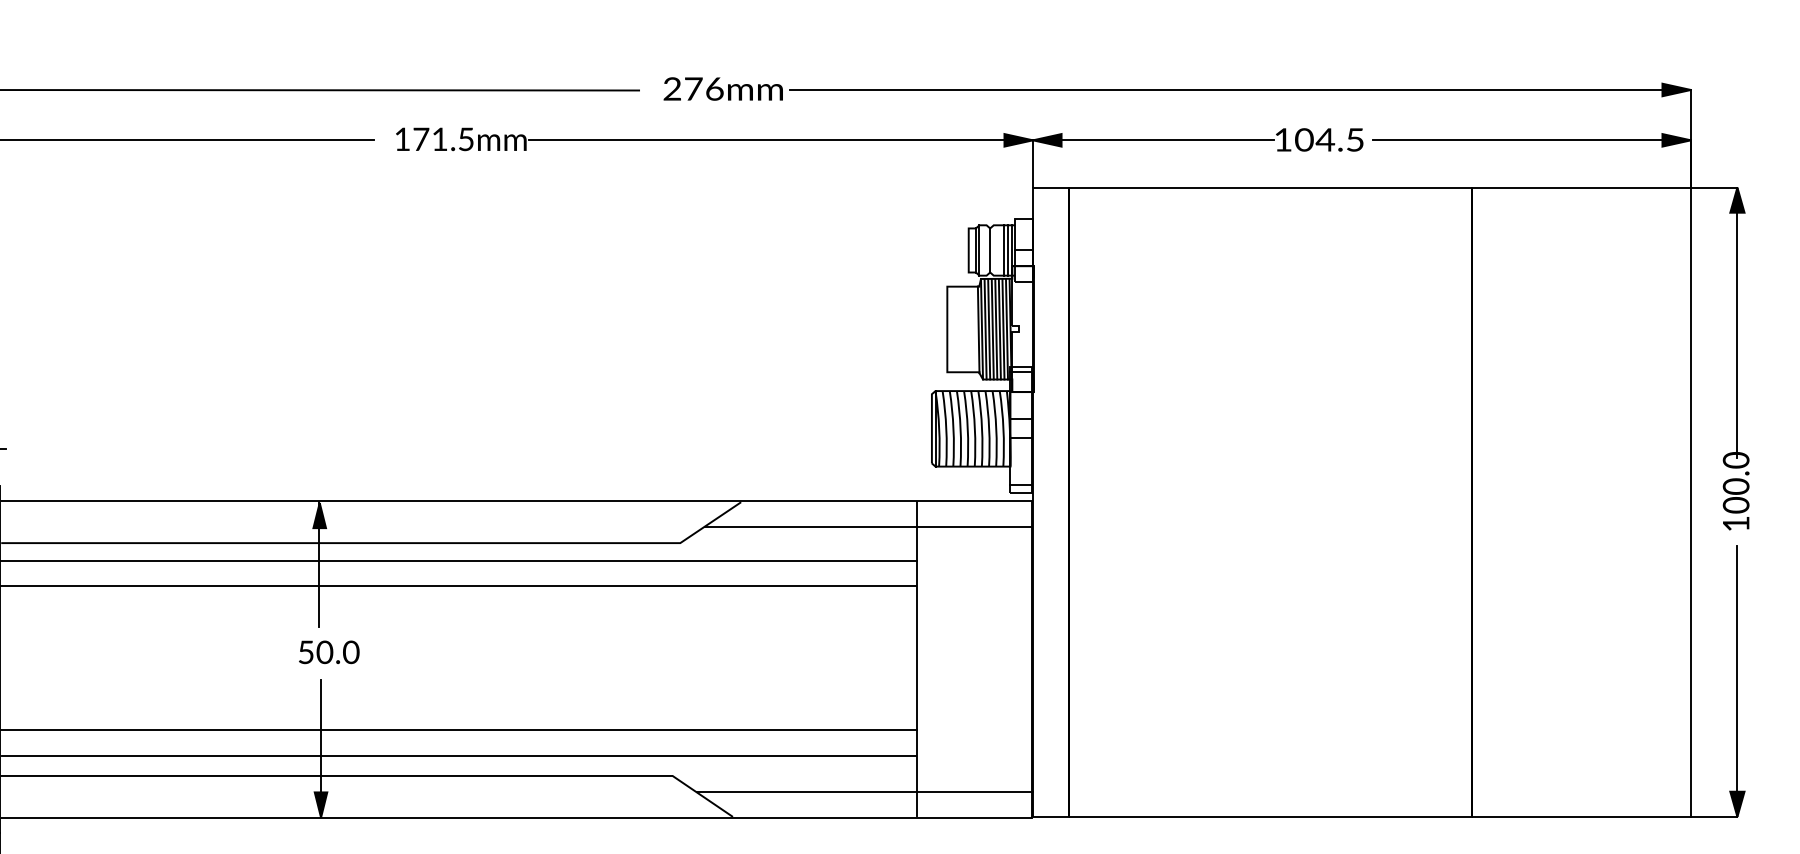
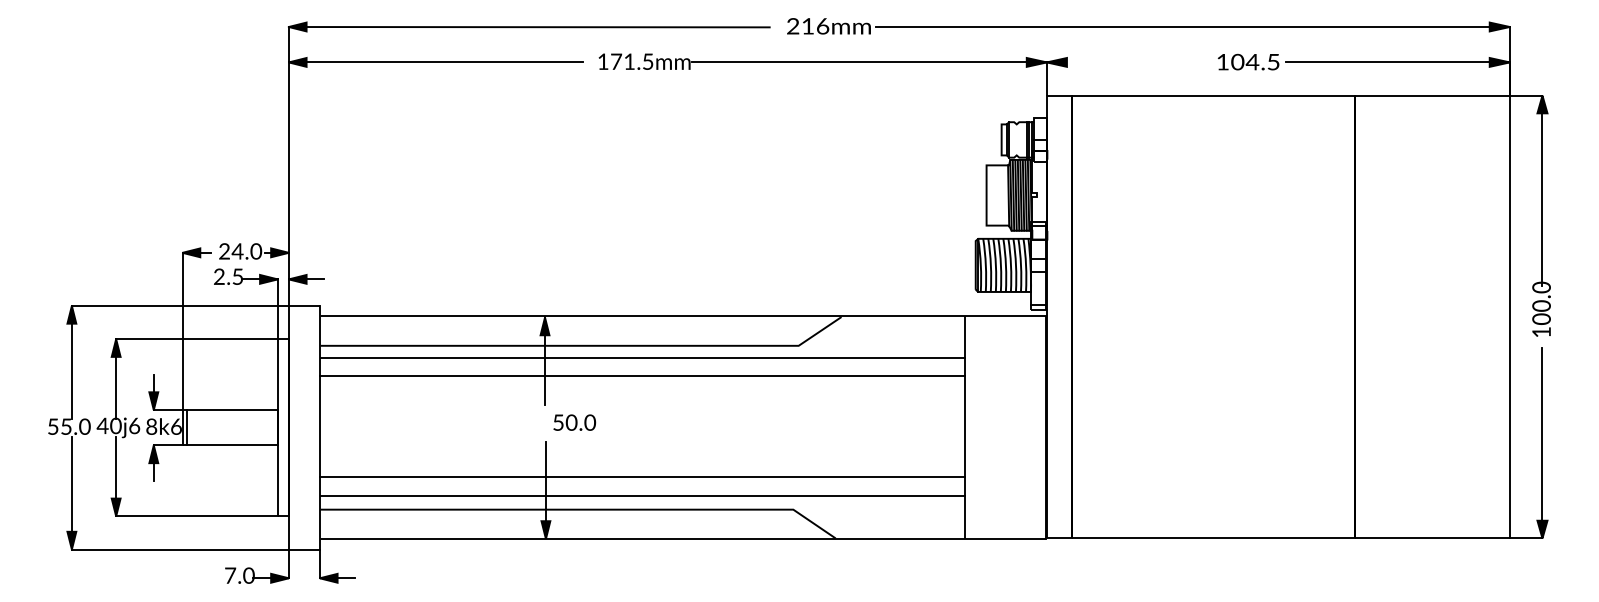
text: (694, 89) -> (808, 26), 276mm -> 216mm
line: (1163, 140) -> (1138, 62), removed
line: (989, 249) -> (1016, 139), removed
line: (869, 527) -> (931, 334), removed
text: (328, 652) -> (574, 422), moved
line: (864, 791) -> (928, 520), removed

